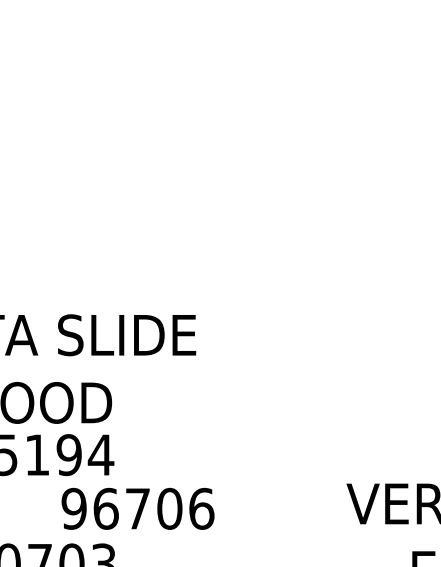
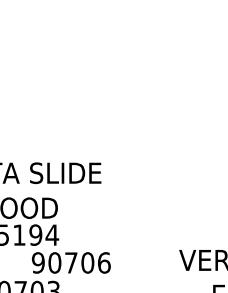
text: (105, 508) -> (54, 262), 96706 -> 90706

